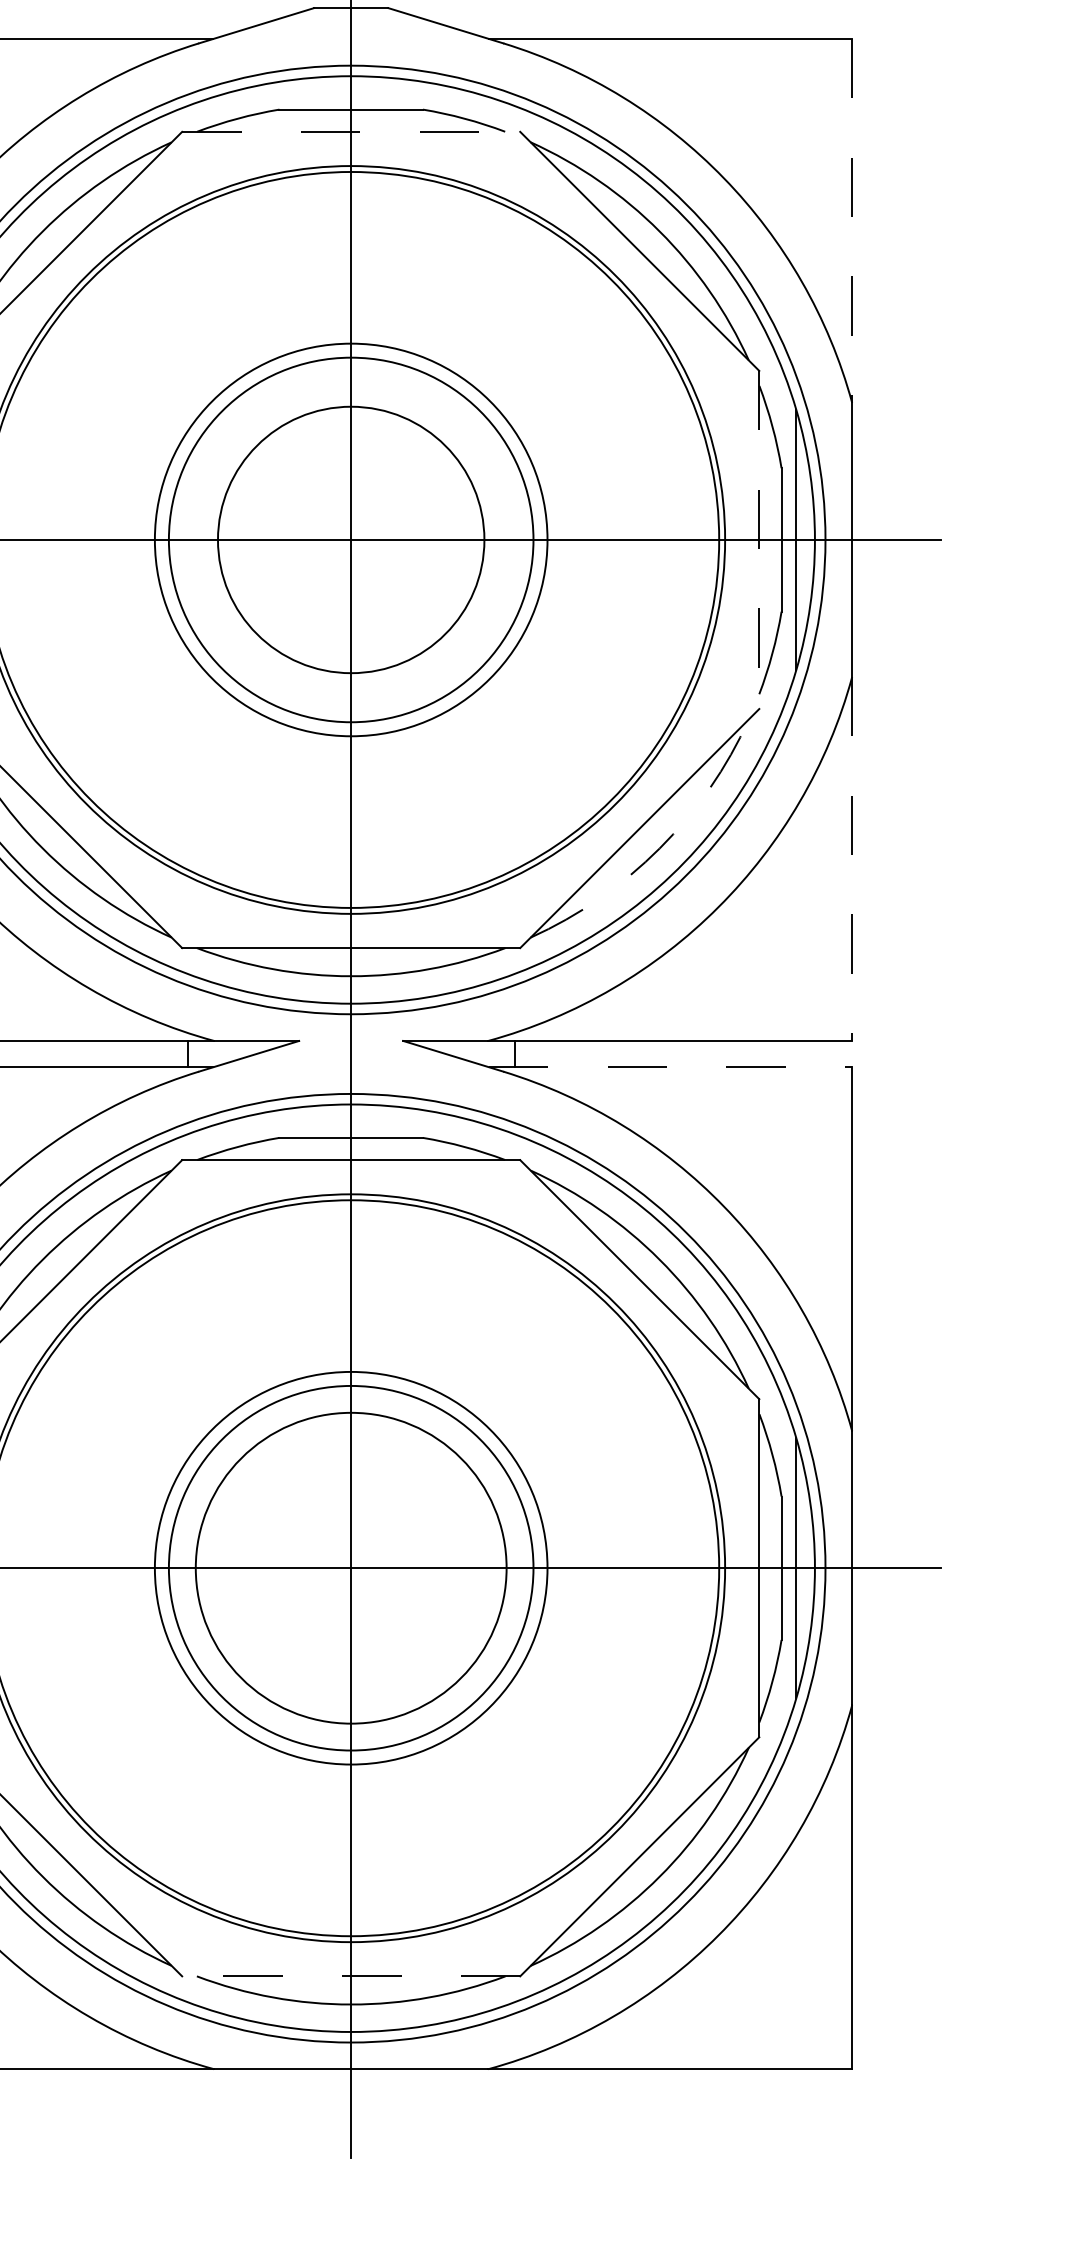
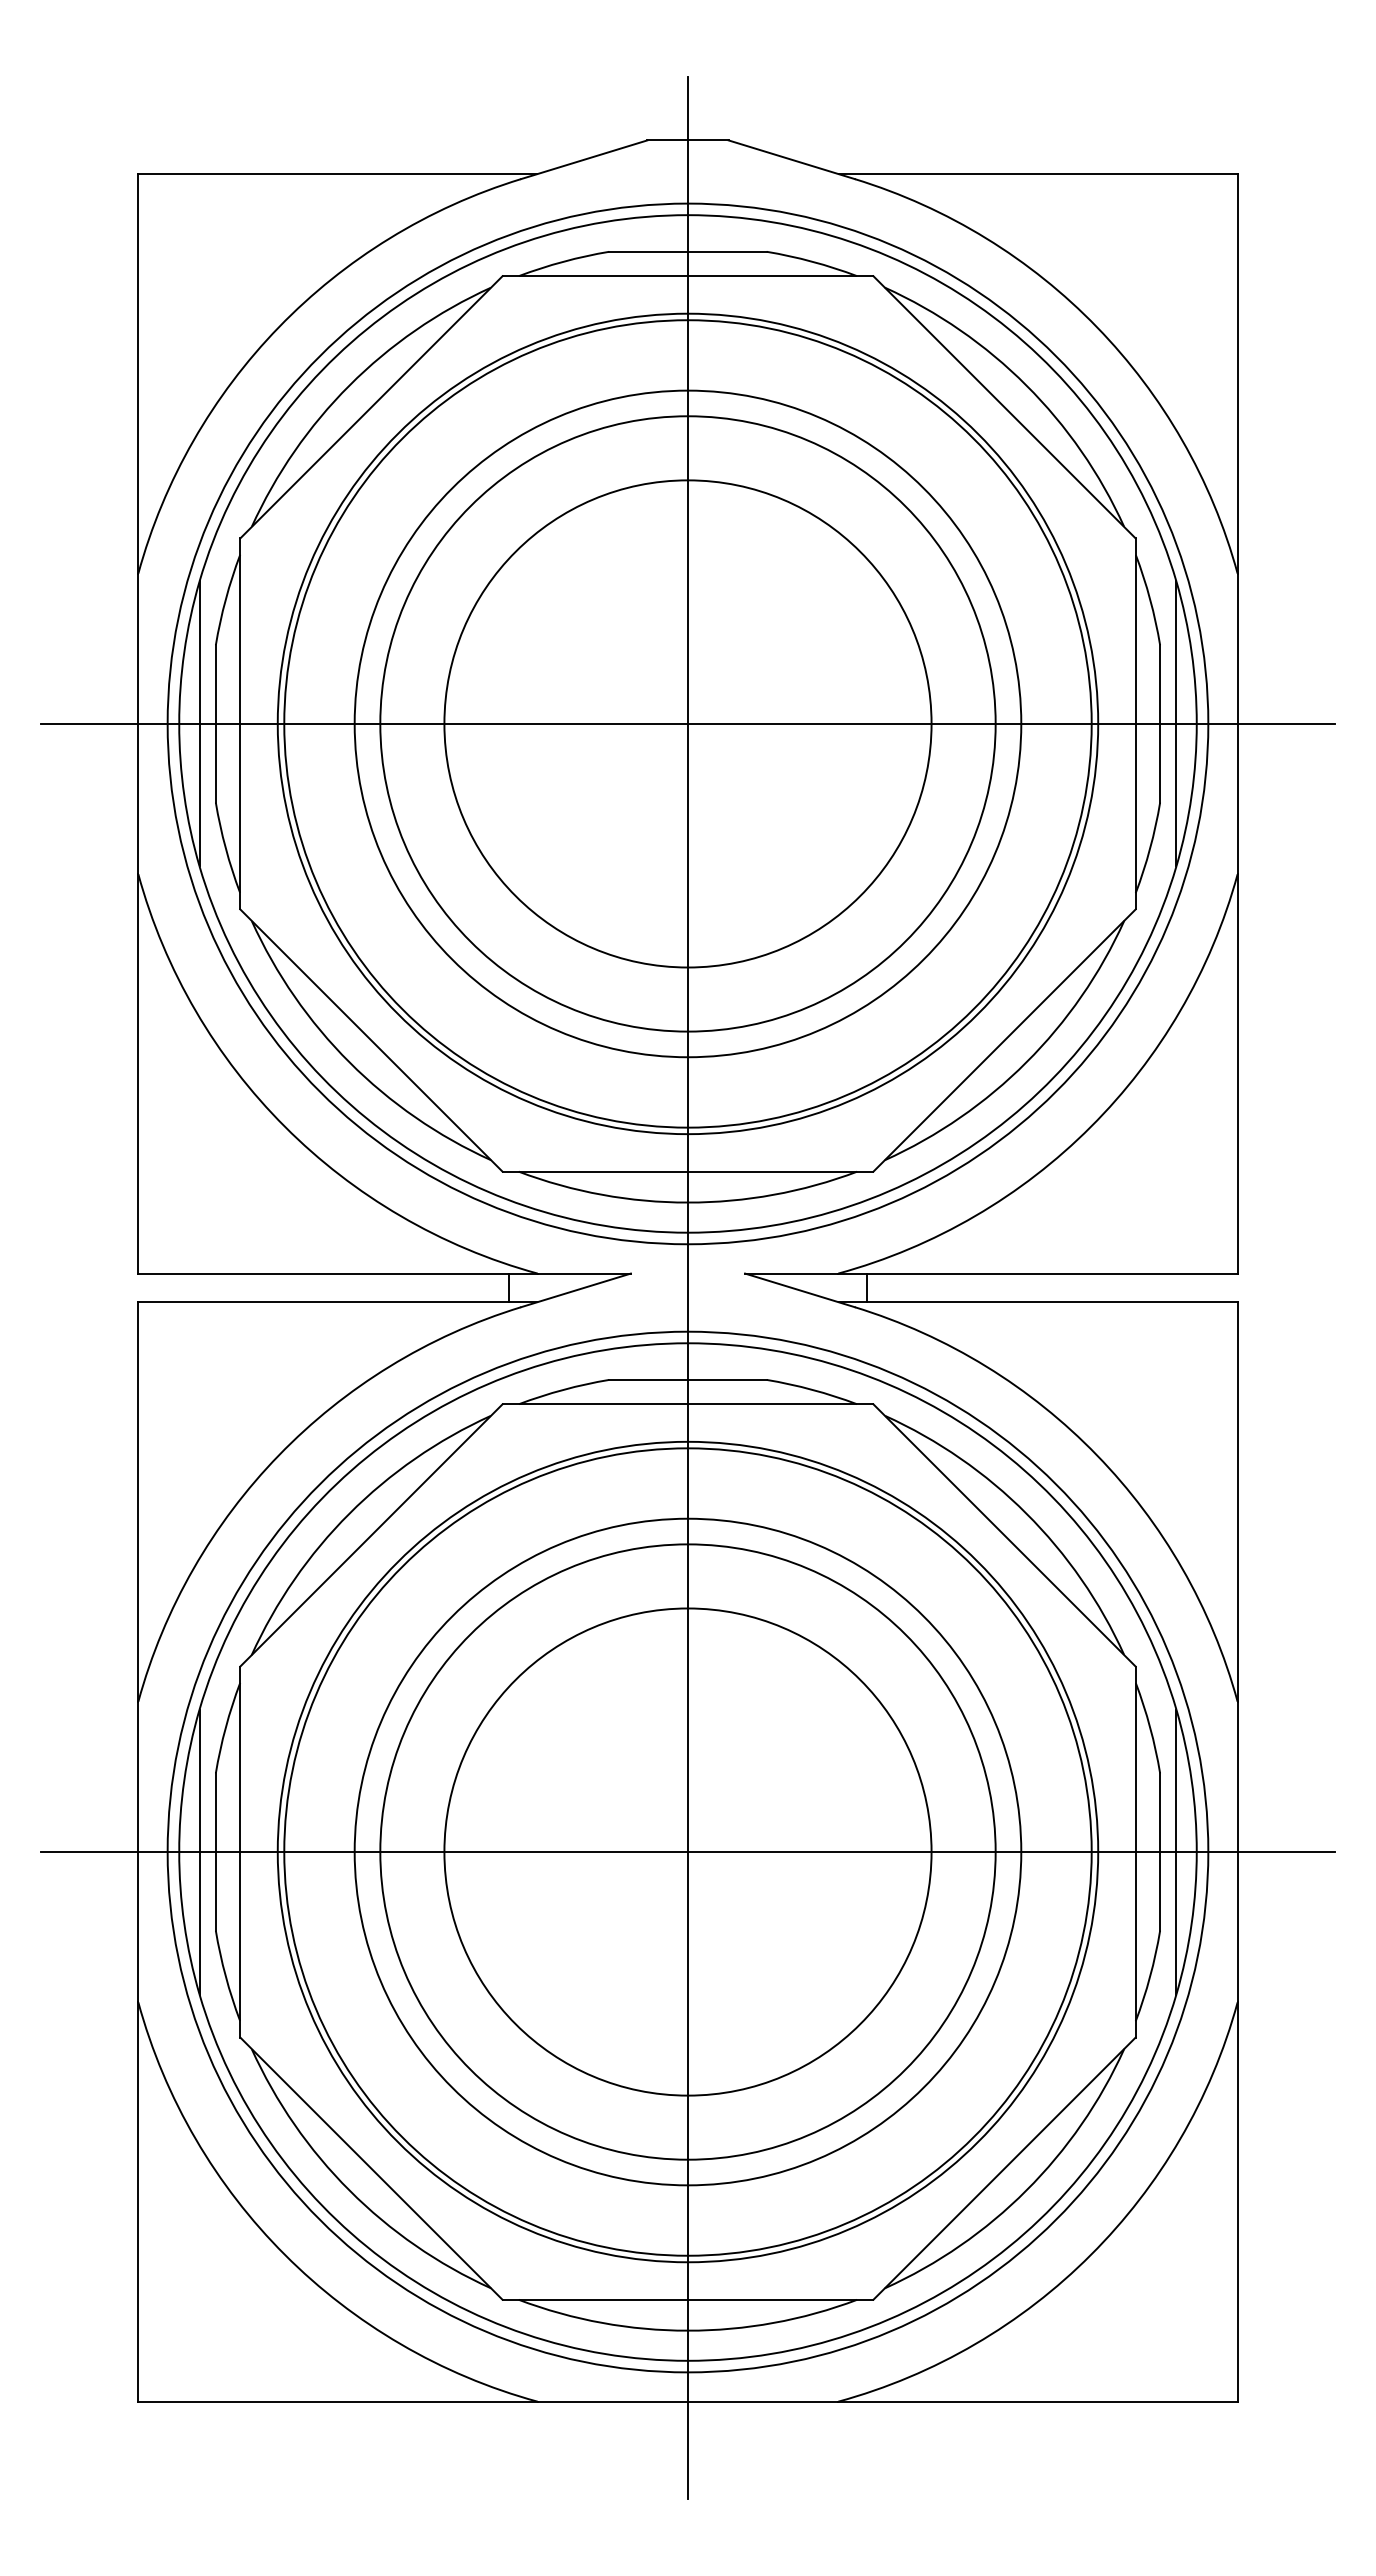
line: (351, 132) -> (688, 276), dashed -> solid
line: (852, 220) -> (1237, 373), dashed -> solid
circle: (350, 539) -> (687, 723), size x1.43
circle: (350, 539) -> (687, 723), size x1.67
circle: (350, 539) -> (687, 723), size x1.67
line: (759, 540) -> (1135, 724), dashed -> solid
arc: (659, 848) -> (1026, 1062), dashed -> solid
line: (852, 858) -> (1237, 1073), dashed -> solid
line: (670, 1067) -> (1038, 1302), dashed -> solid
circle: (350, 1567) -> (687, 1851), size x1.43
circle: (350, 1567) -> (687, 1851), size x1.43
circle: (350, 1567) -> (687, 1851), size x1.67
line: (350, 1976) -> (687, 2299), dashed -> solid

